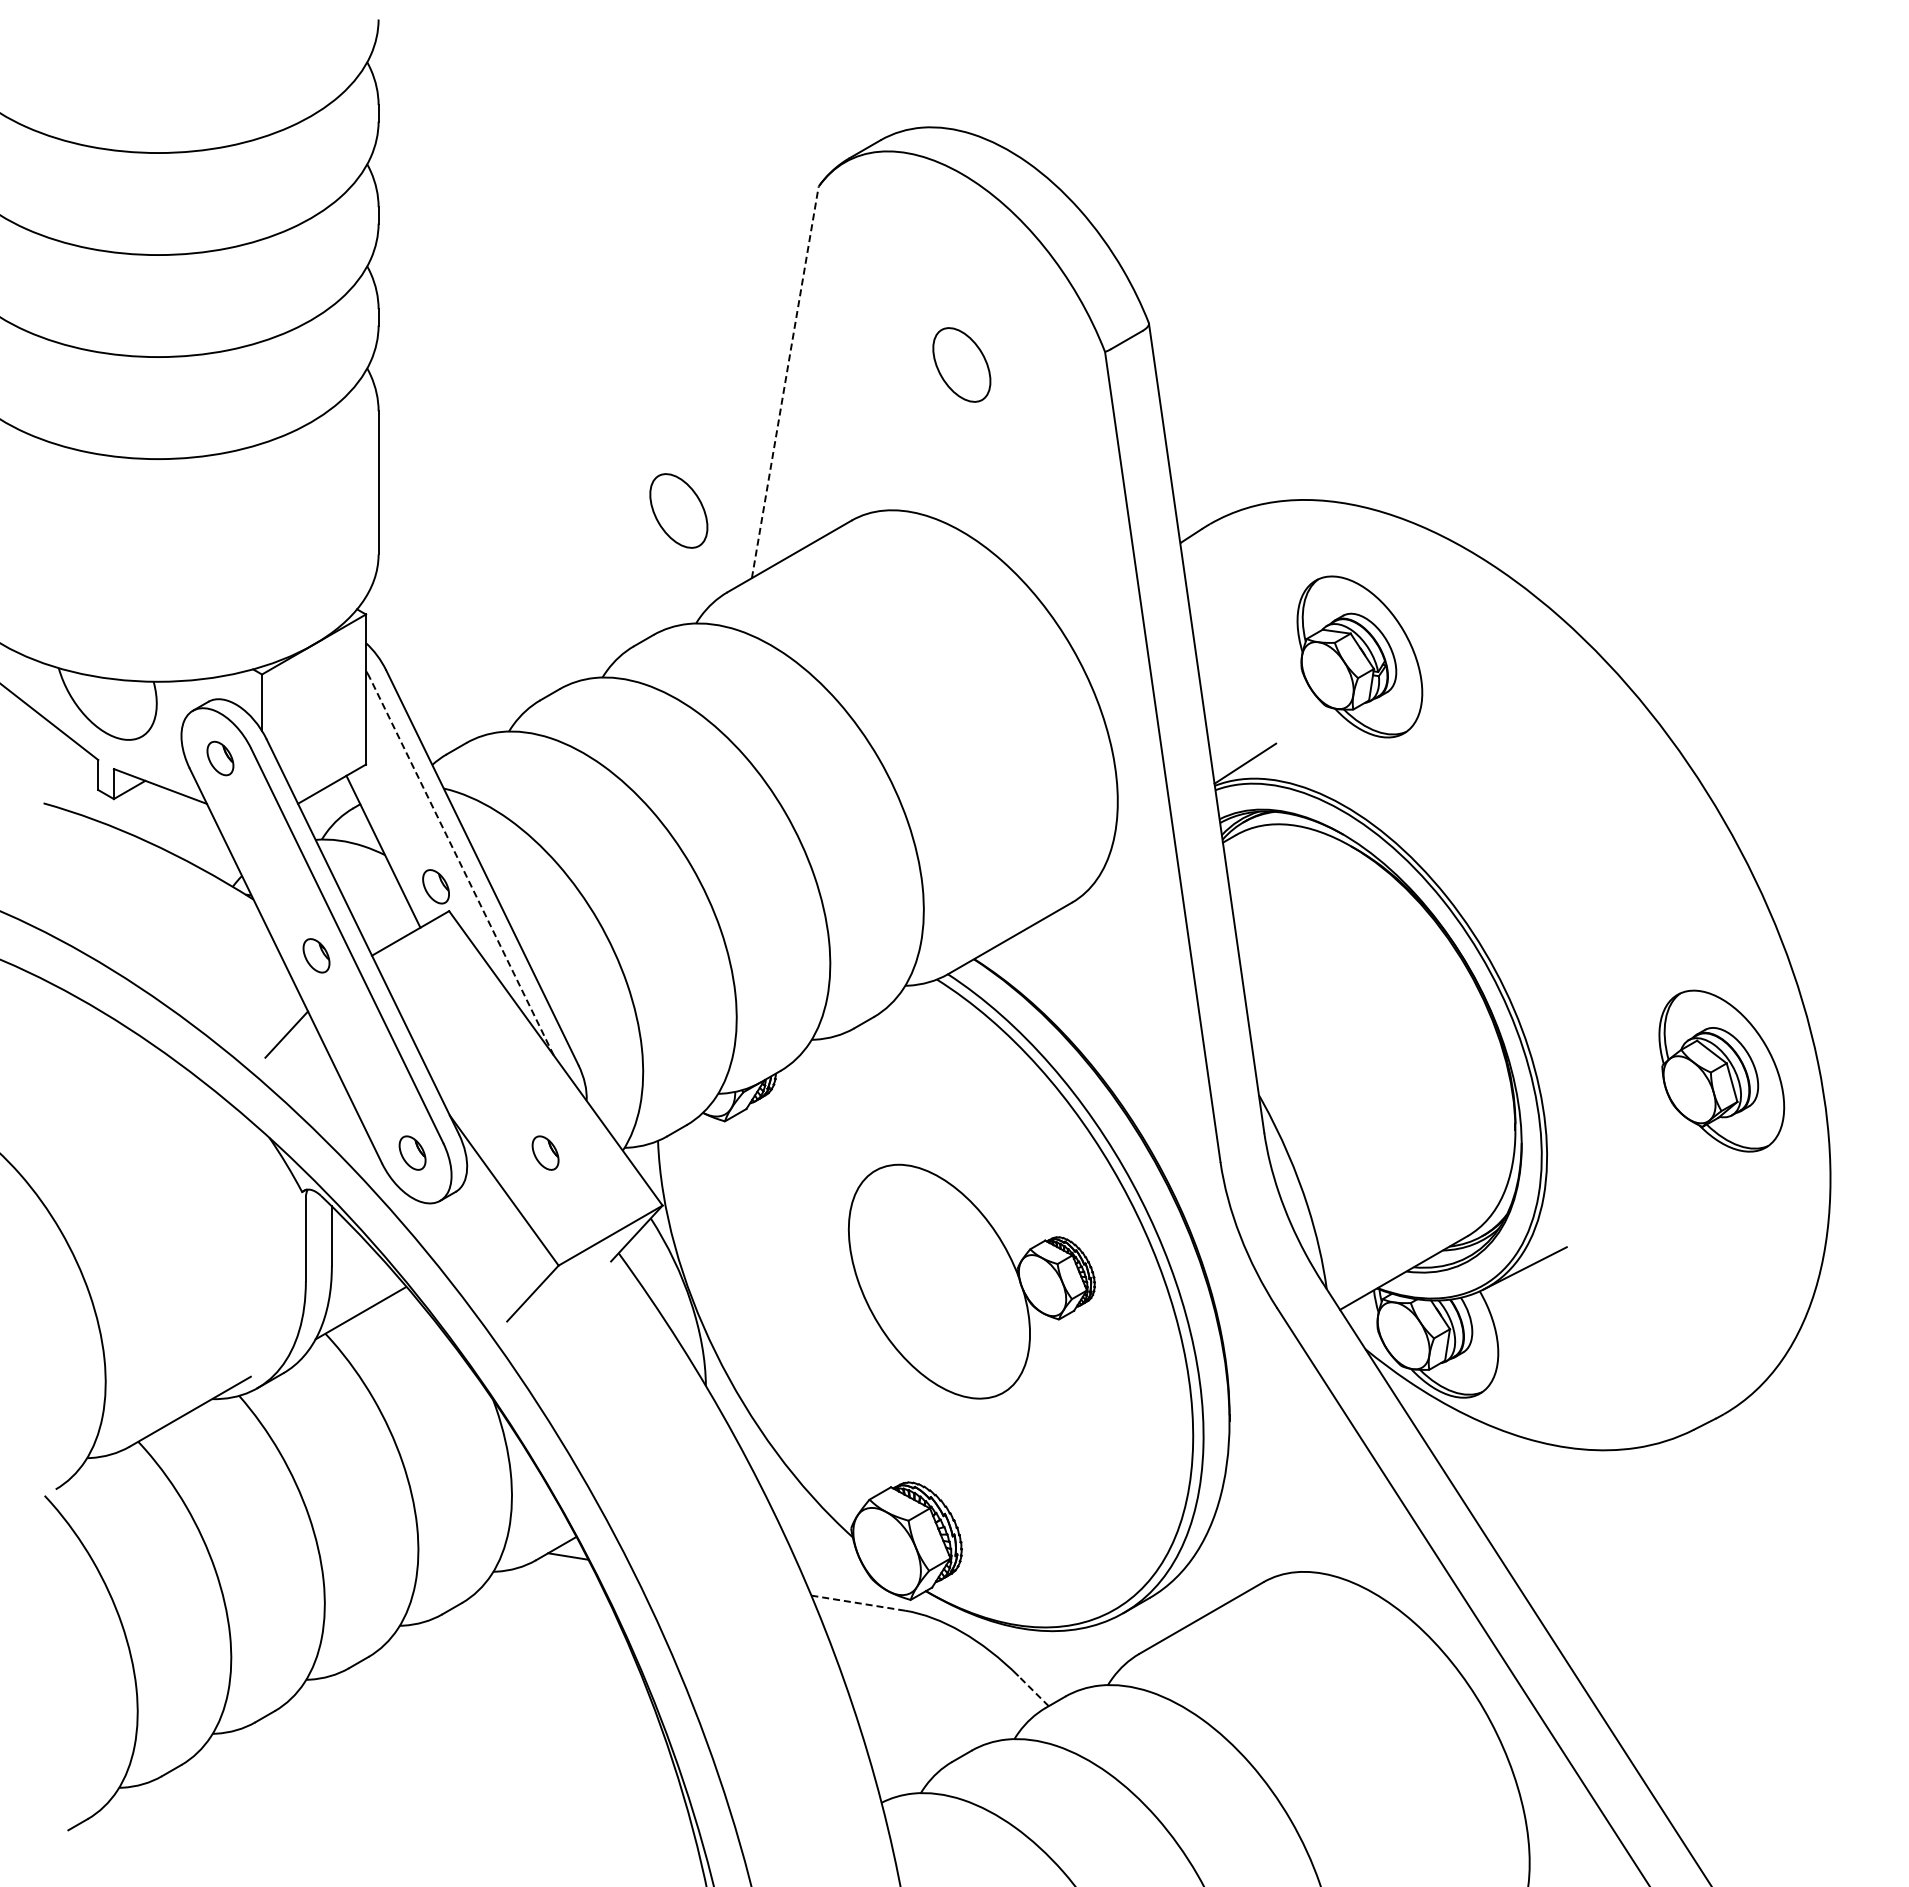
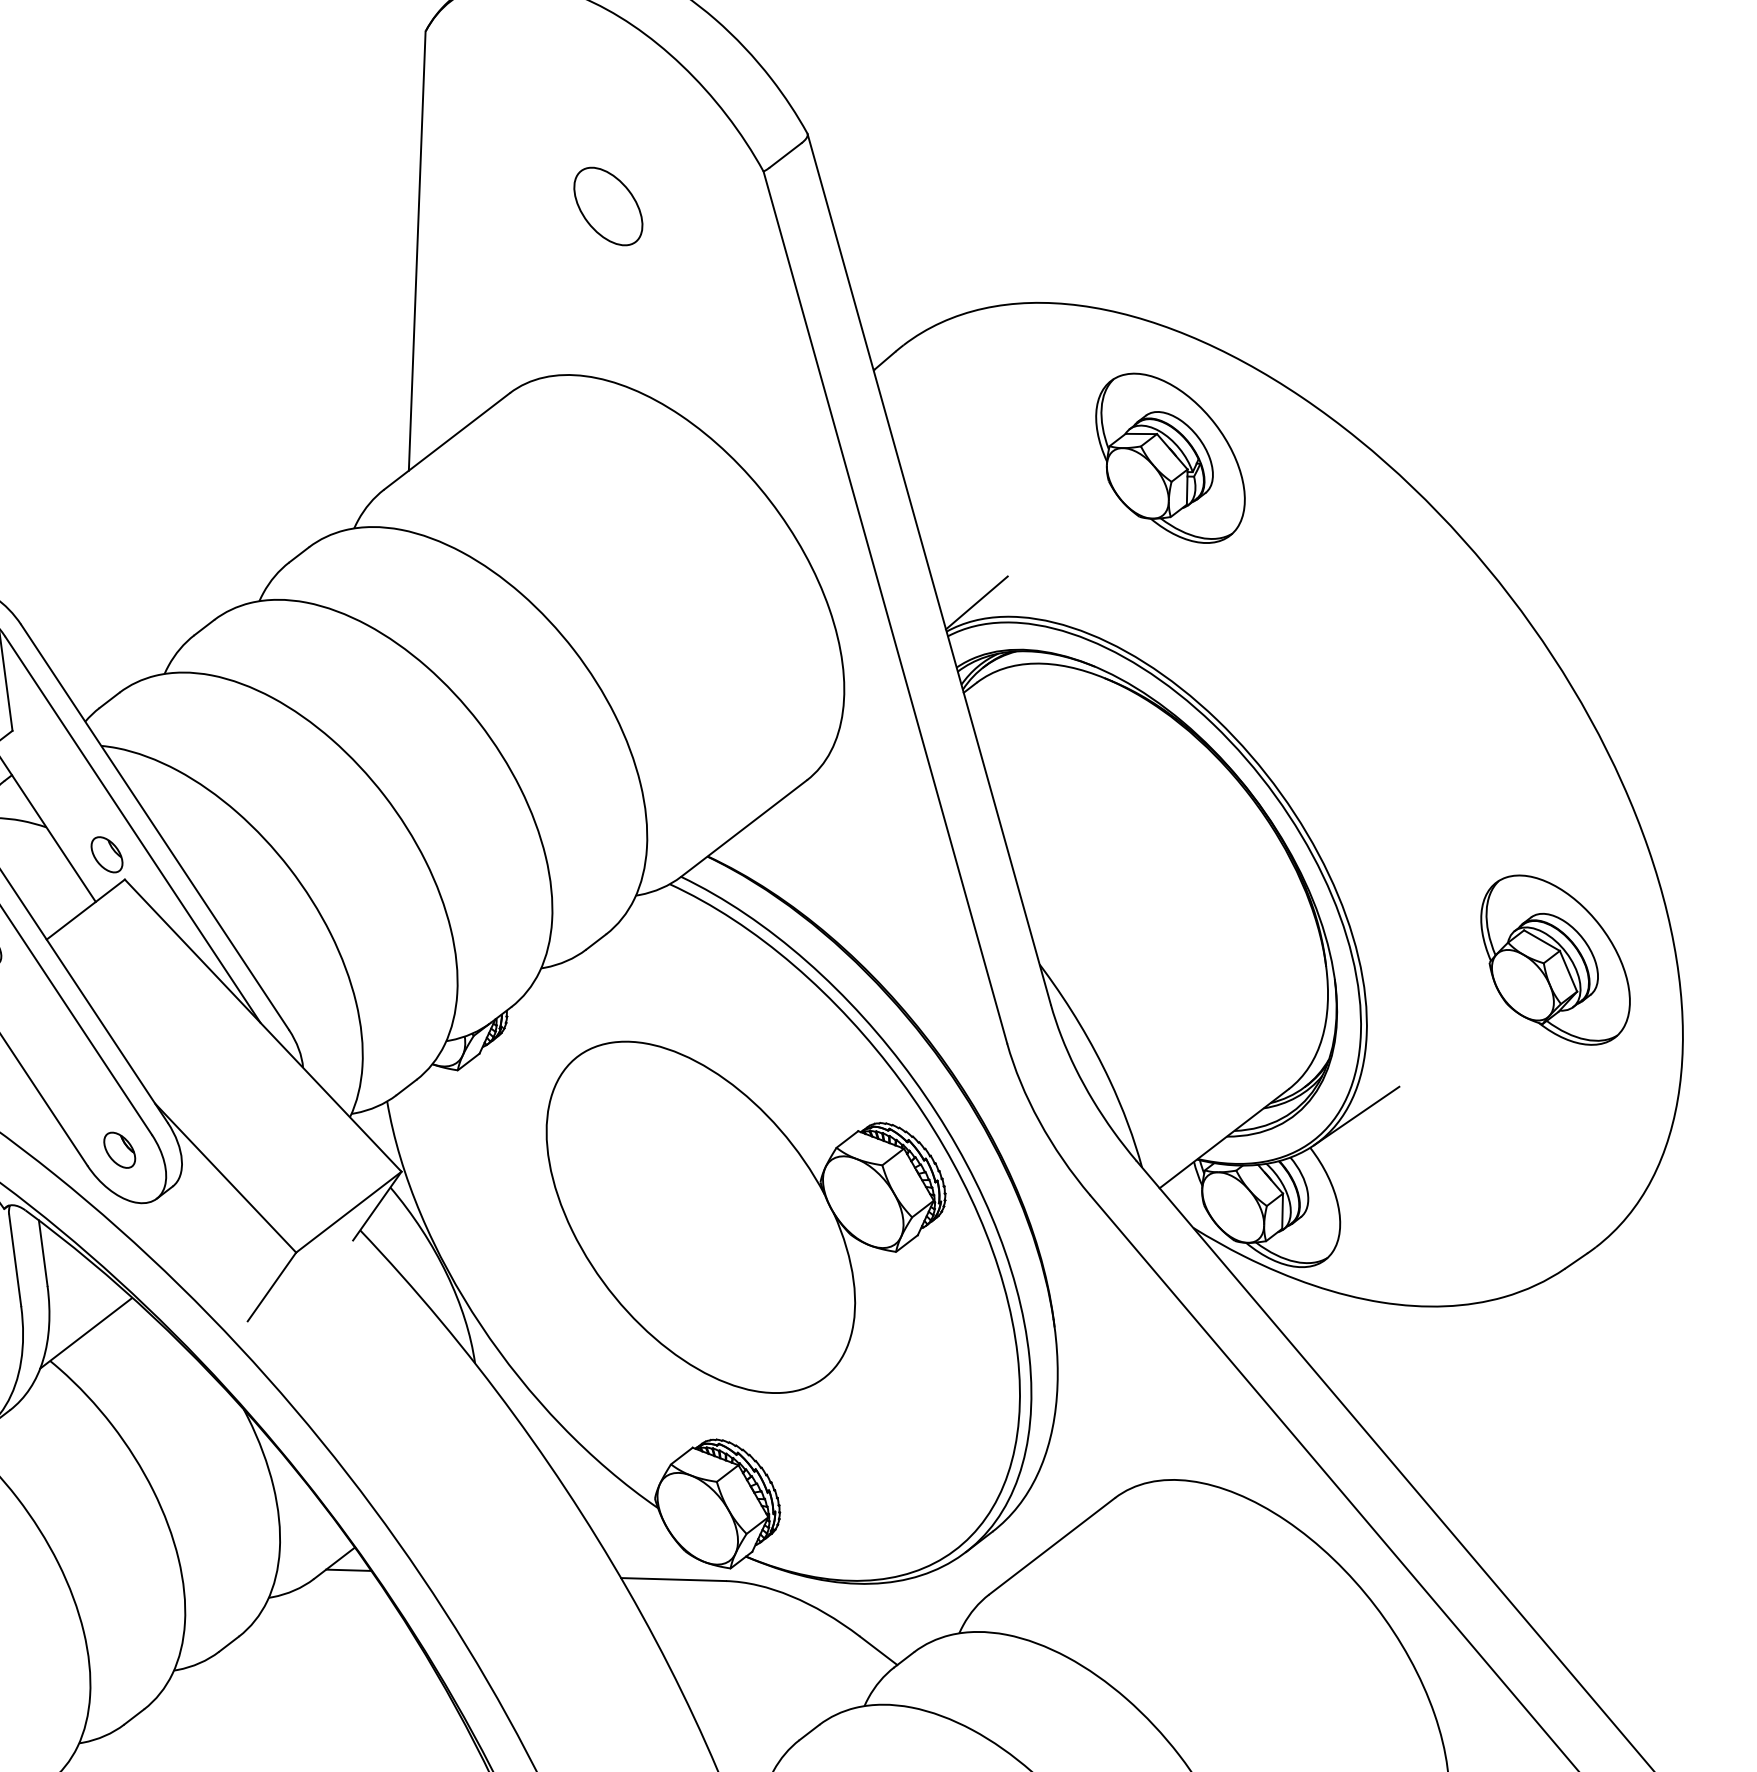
line: (785, 382) -> (417, 251), dashed -> solid
part: (678, 510) -> (318, 407), removed
part: (1359, 656) -> (1169, 457), moved
line: (462, 867) -> (133, 829), dashed -> solid
part: (1721, 1070) -> (1555, 959), moved
part: (545, 1152) -> (265, 1130), removed
part: (971, 1281) -> (751, 1210), size x1.43
line: (857, 1603) -> (672, 1580), dashed -> solid
line: (1033, 1690) -> (878, 1650), dashed -> solid

